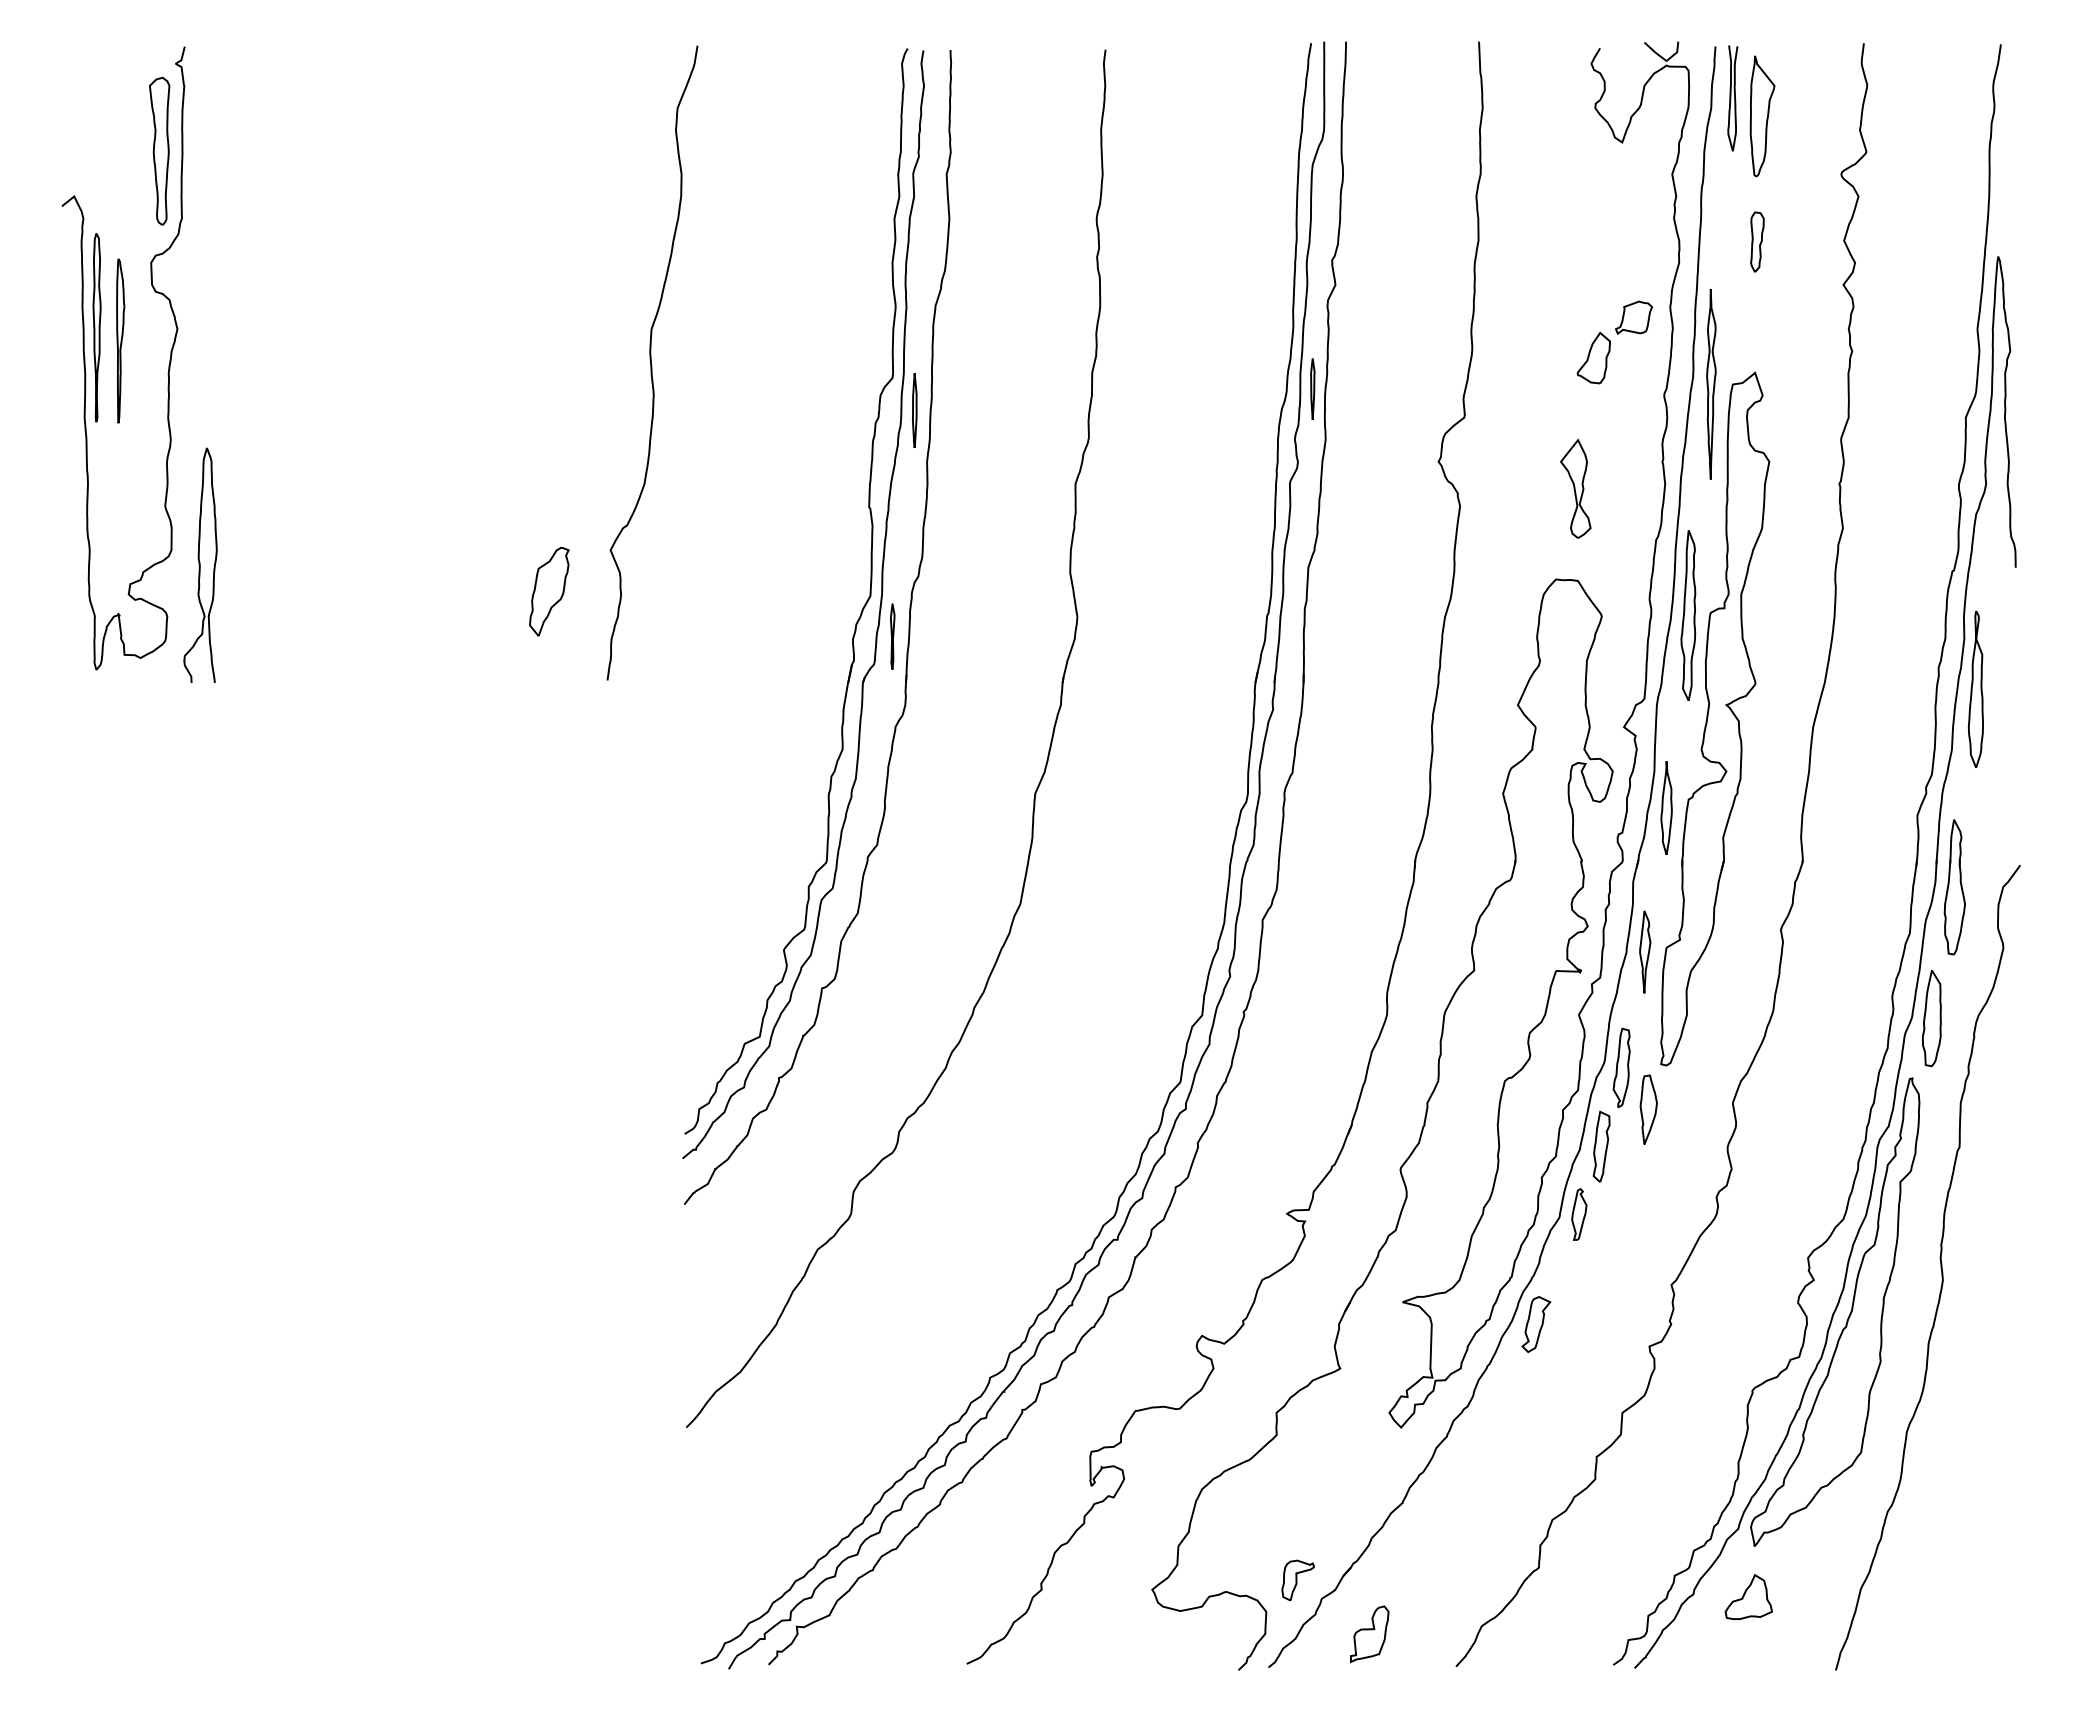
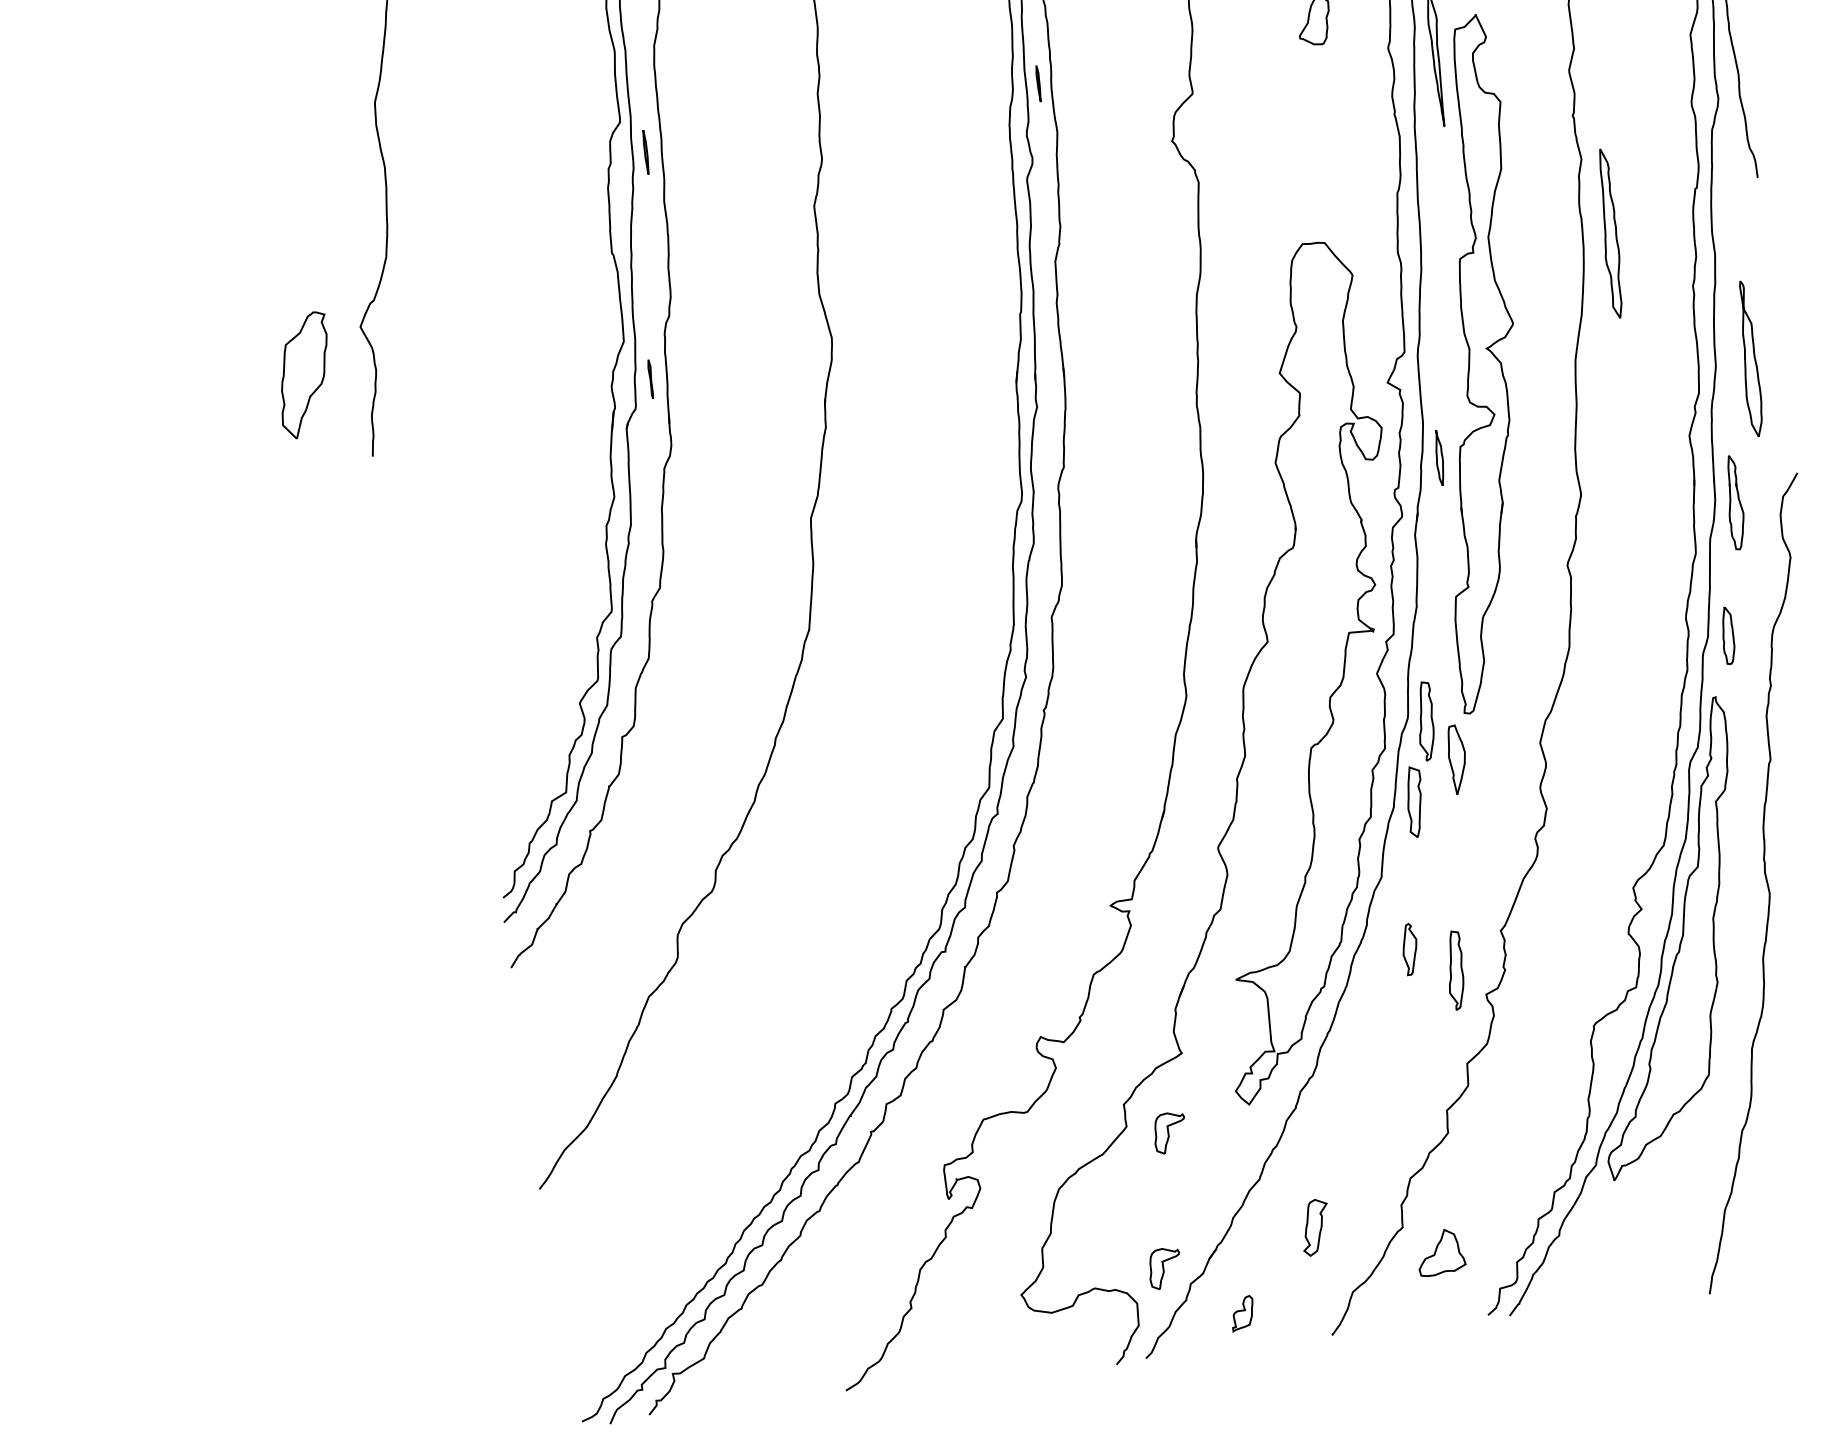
part: (1312, 388) -> (1038, 83), size x0.6
part: (914, 410) -> (645, 152), size x0.6
part: (1575, 488) -> (1311, 151), removed
part: (549, 591) -> (304, 375), size x1.4
part: (1688, 615) -> (1610, 233), moved
part: (892, 636) -> (650, 379), size x0.6
part: (1975, 688) -> (1748, 358), moved
part: (1666, 807) -> (1439, 457), size x0.6
part: (1954, 887) -> (1734, 502), size x0.7
part: (1645, 951) -> (1435, 602), removed
part: (1931, 1018) -> (1727, 635), size x0.6
part: (1579, 1214) -> (1410, 949), moved
part: (1621, 1318) -> (1455, 970), added
part: (1536, 1324) -> (1315, 1227), moved
part: (1318, 1446) -> (1169, 1133), added
part: (1748, 1596) -> (1440, 1251), moved
part: (1369, 1634) -> (1242, 1313), size x0.6

